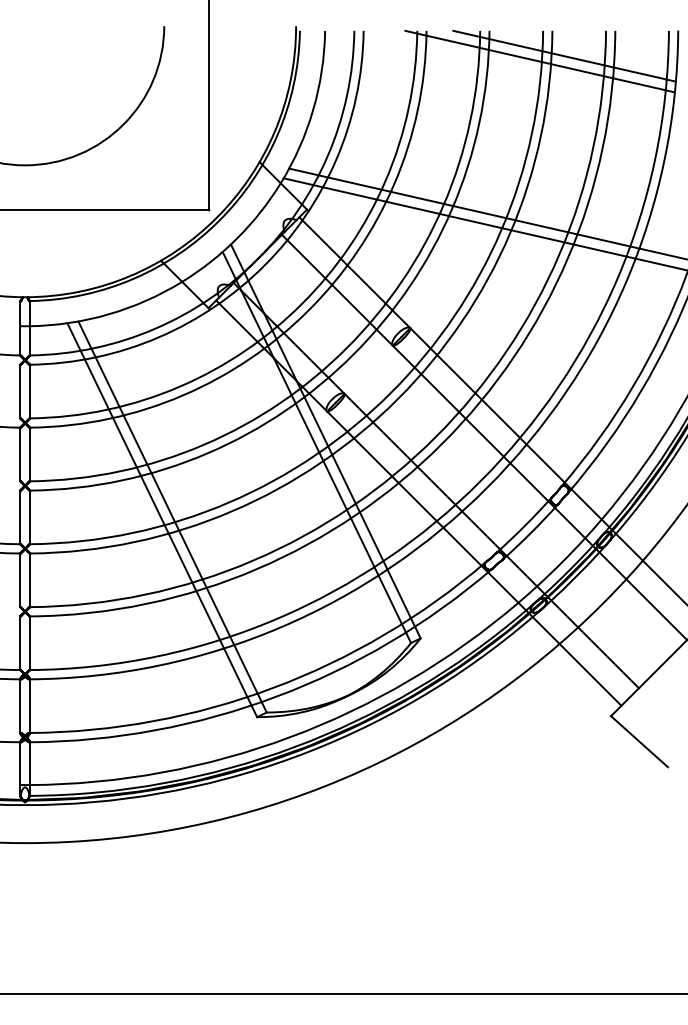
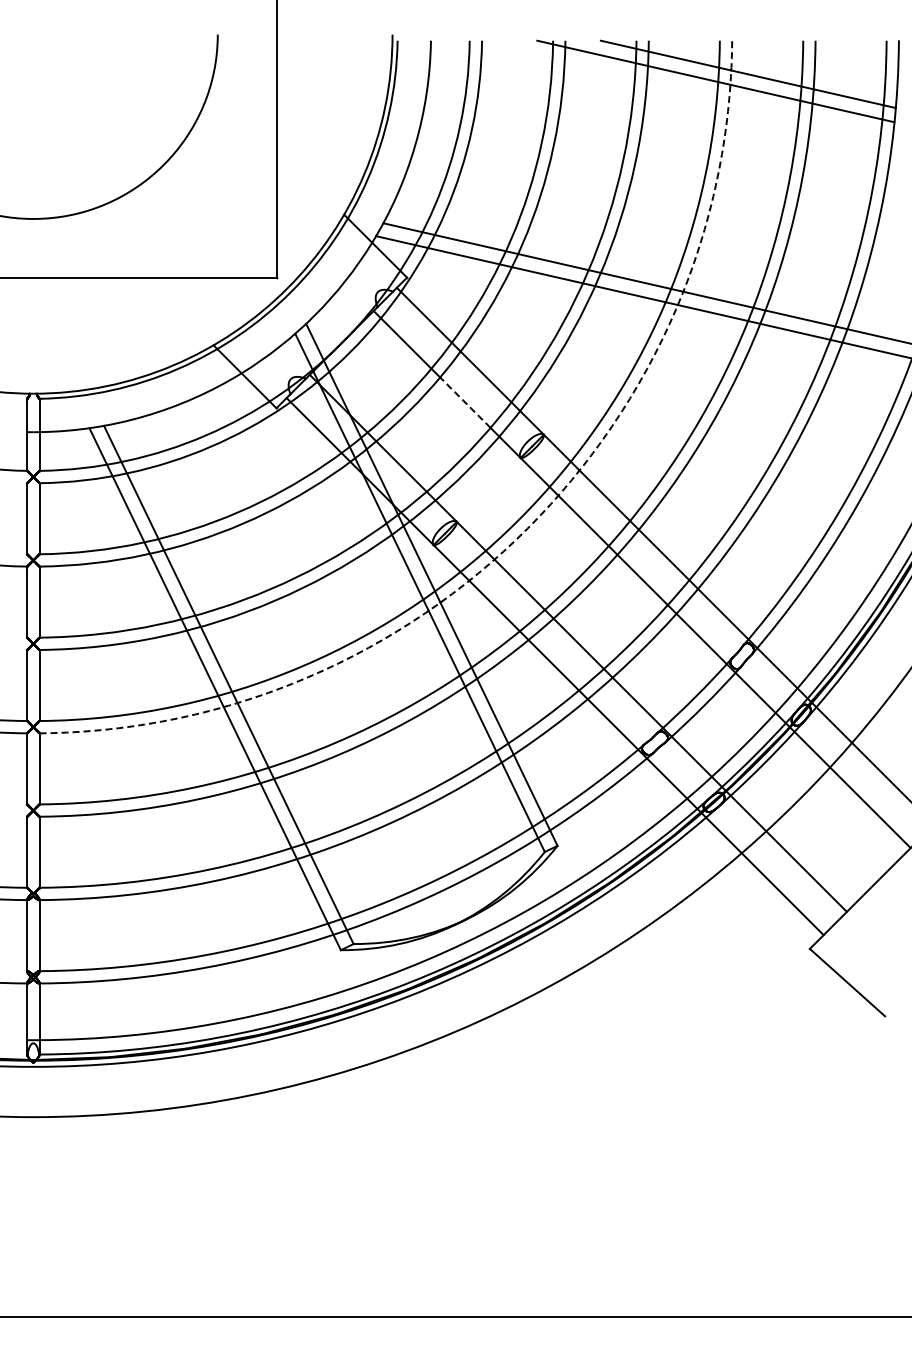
line: (351, 303) -> (465, 402), solid -> dashed
arc: (397, 398) -> (527, 528), solid -> dashed

